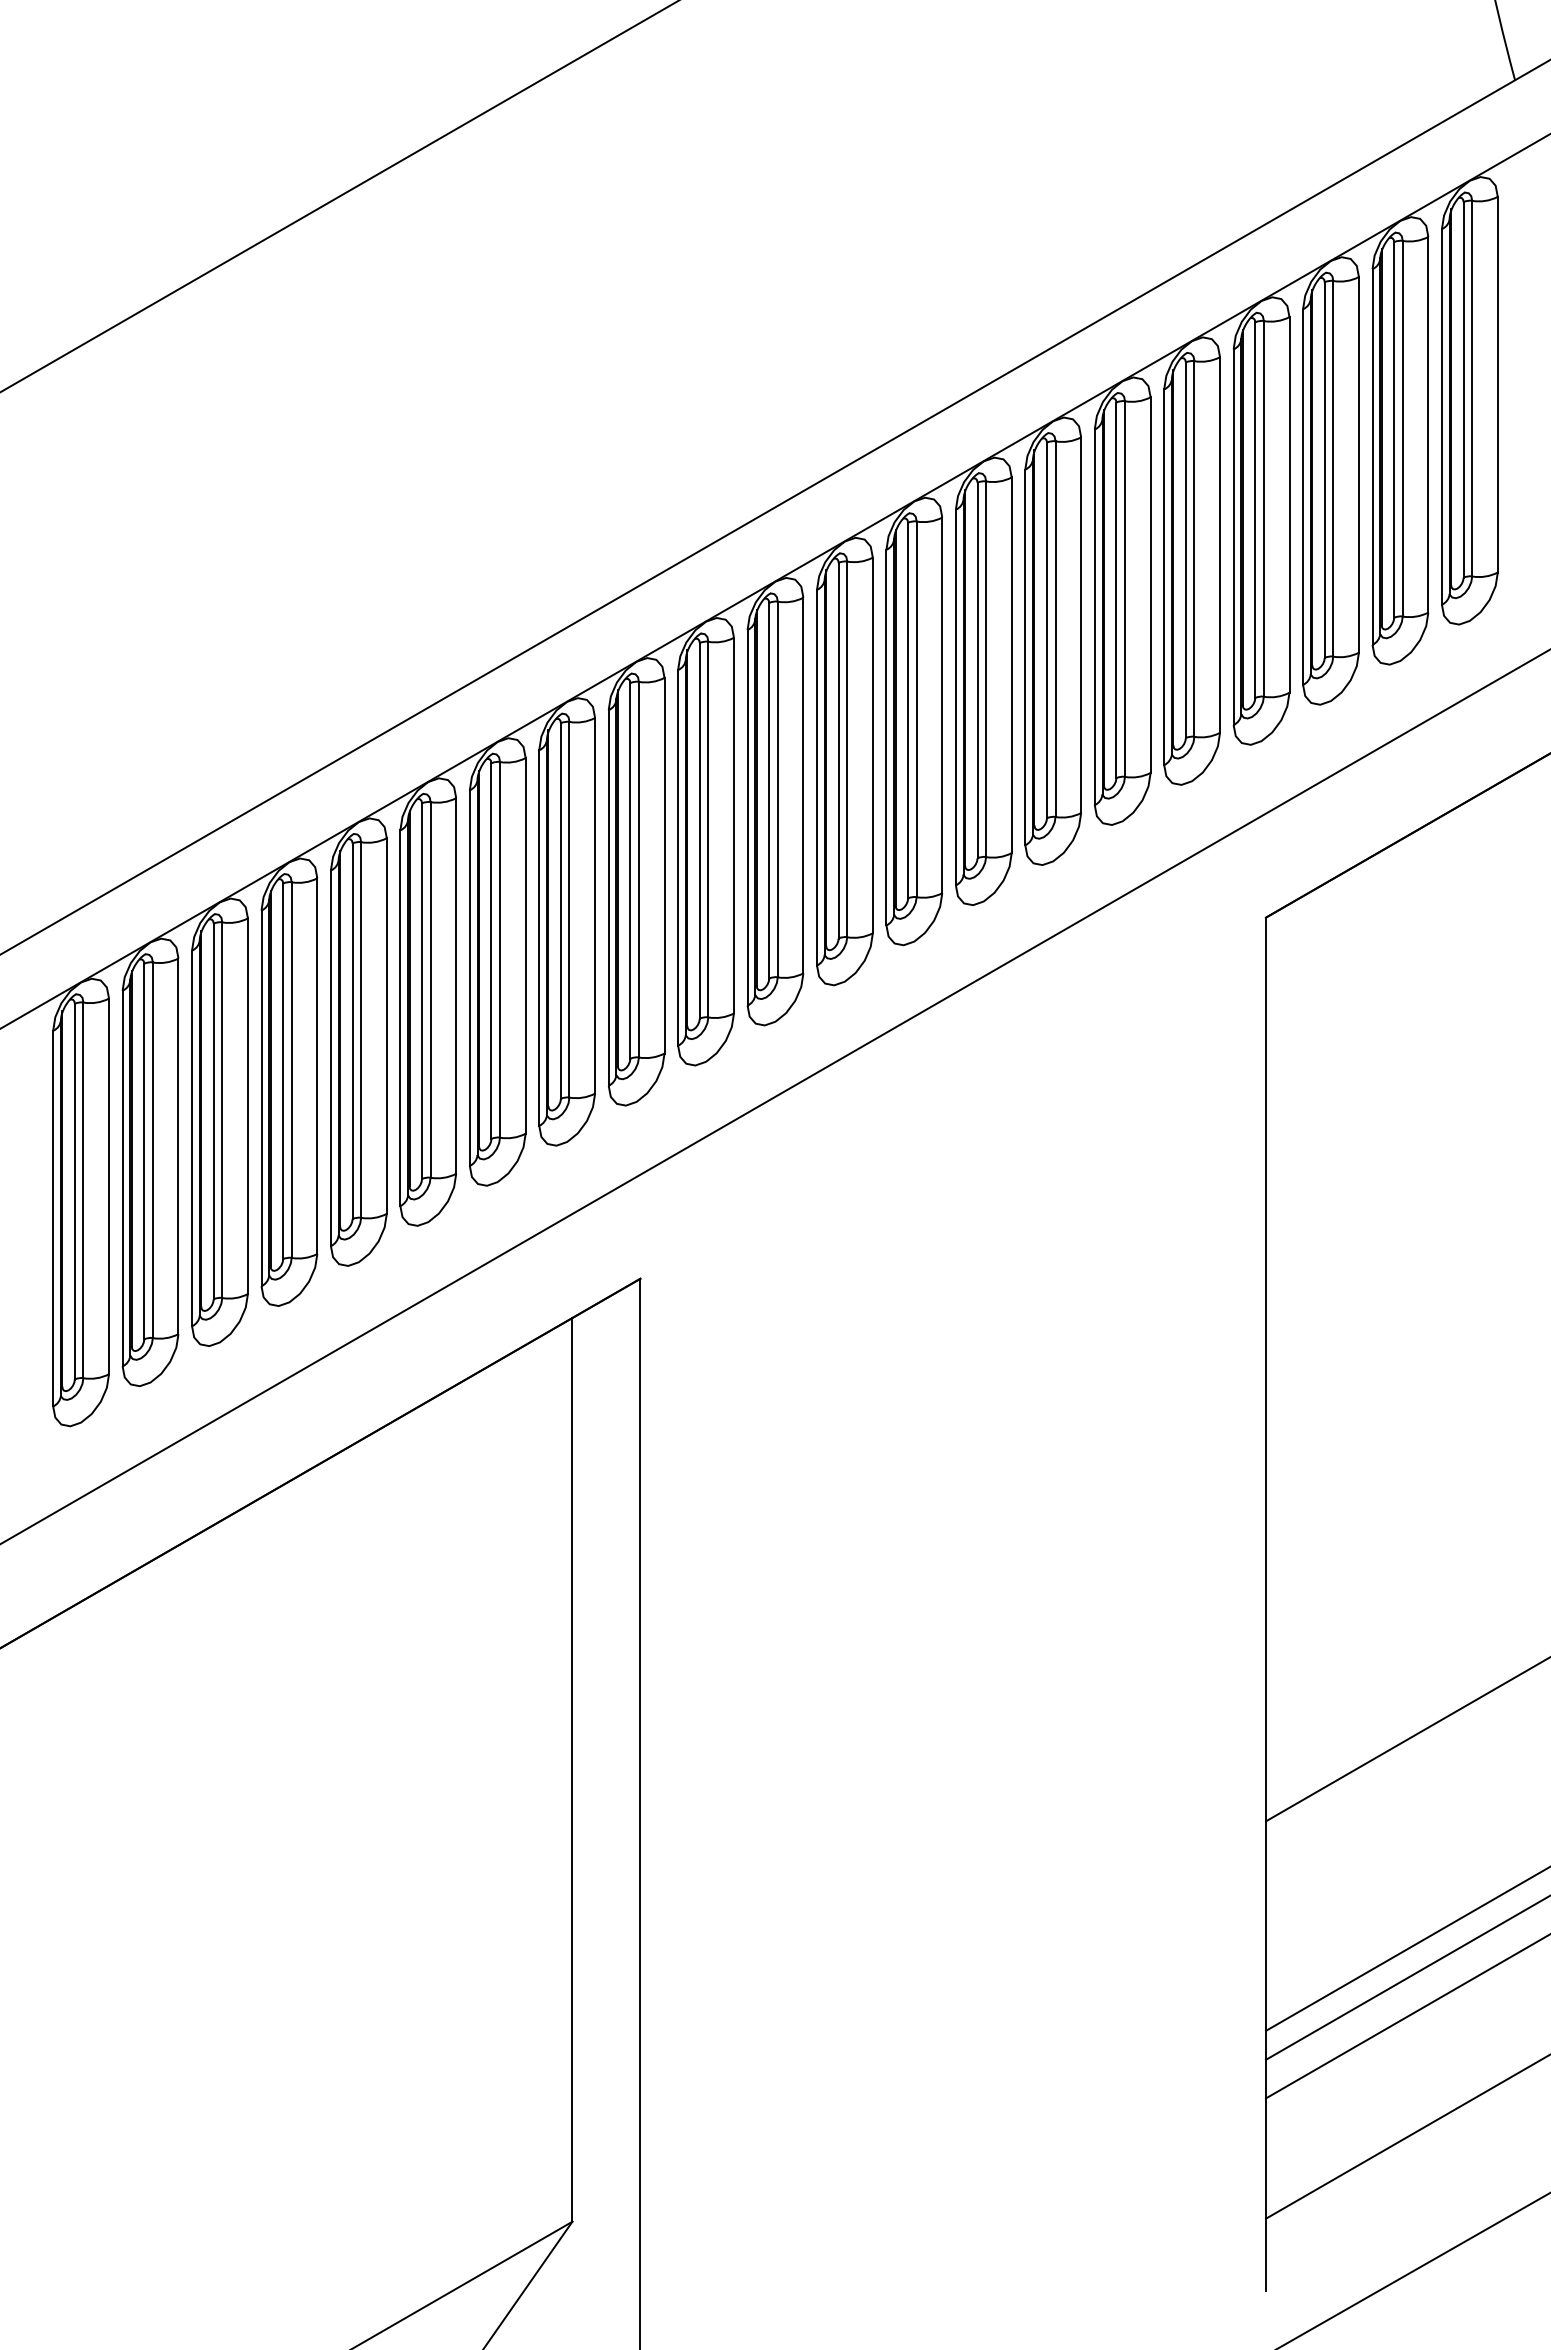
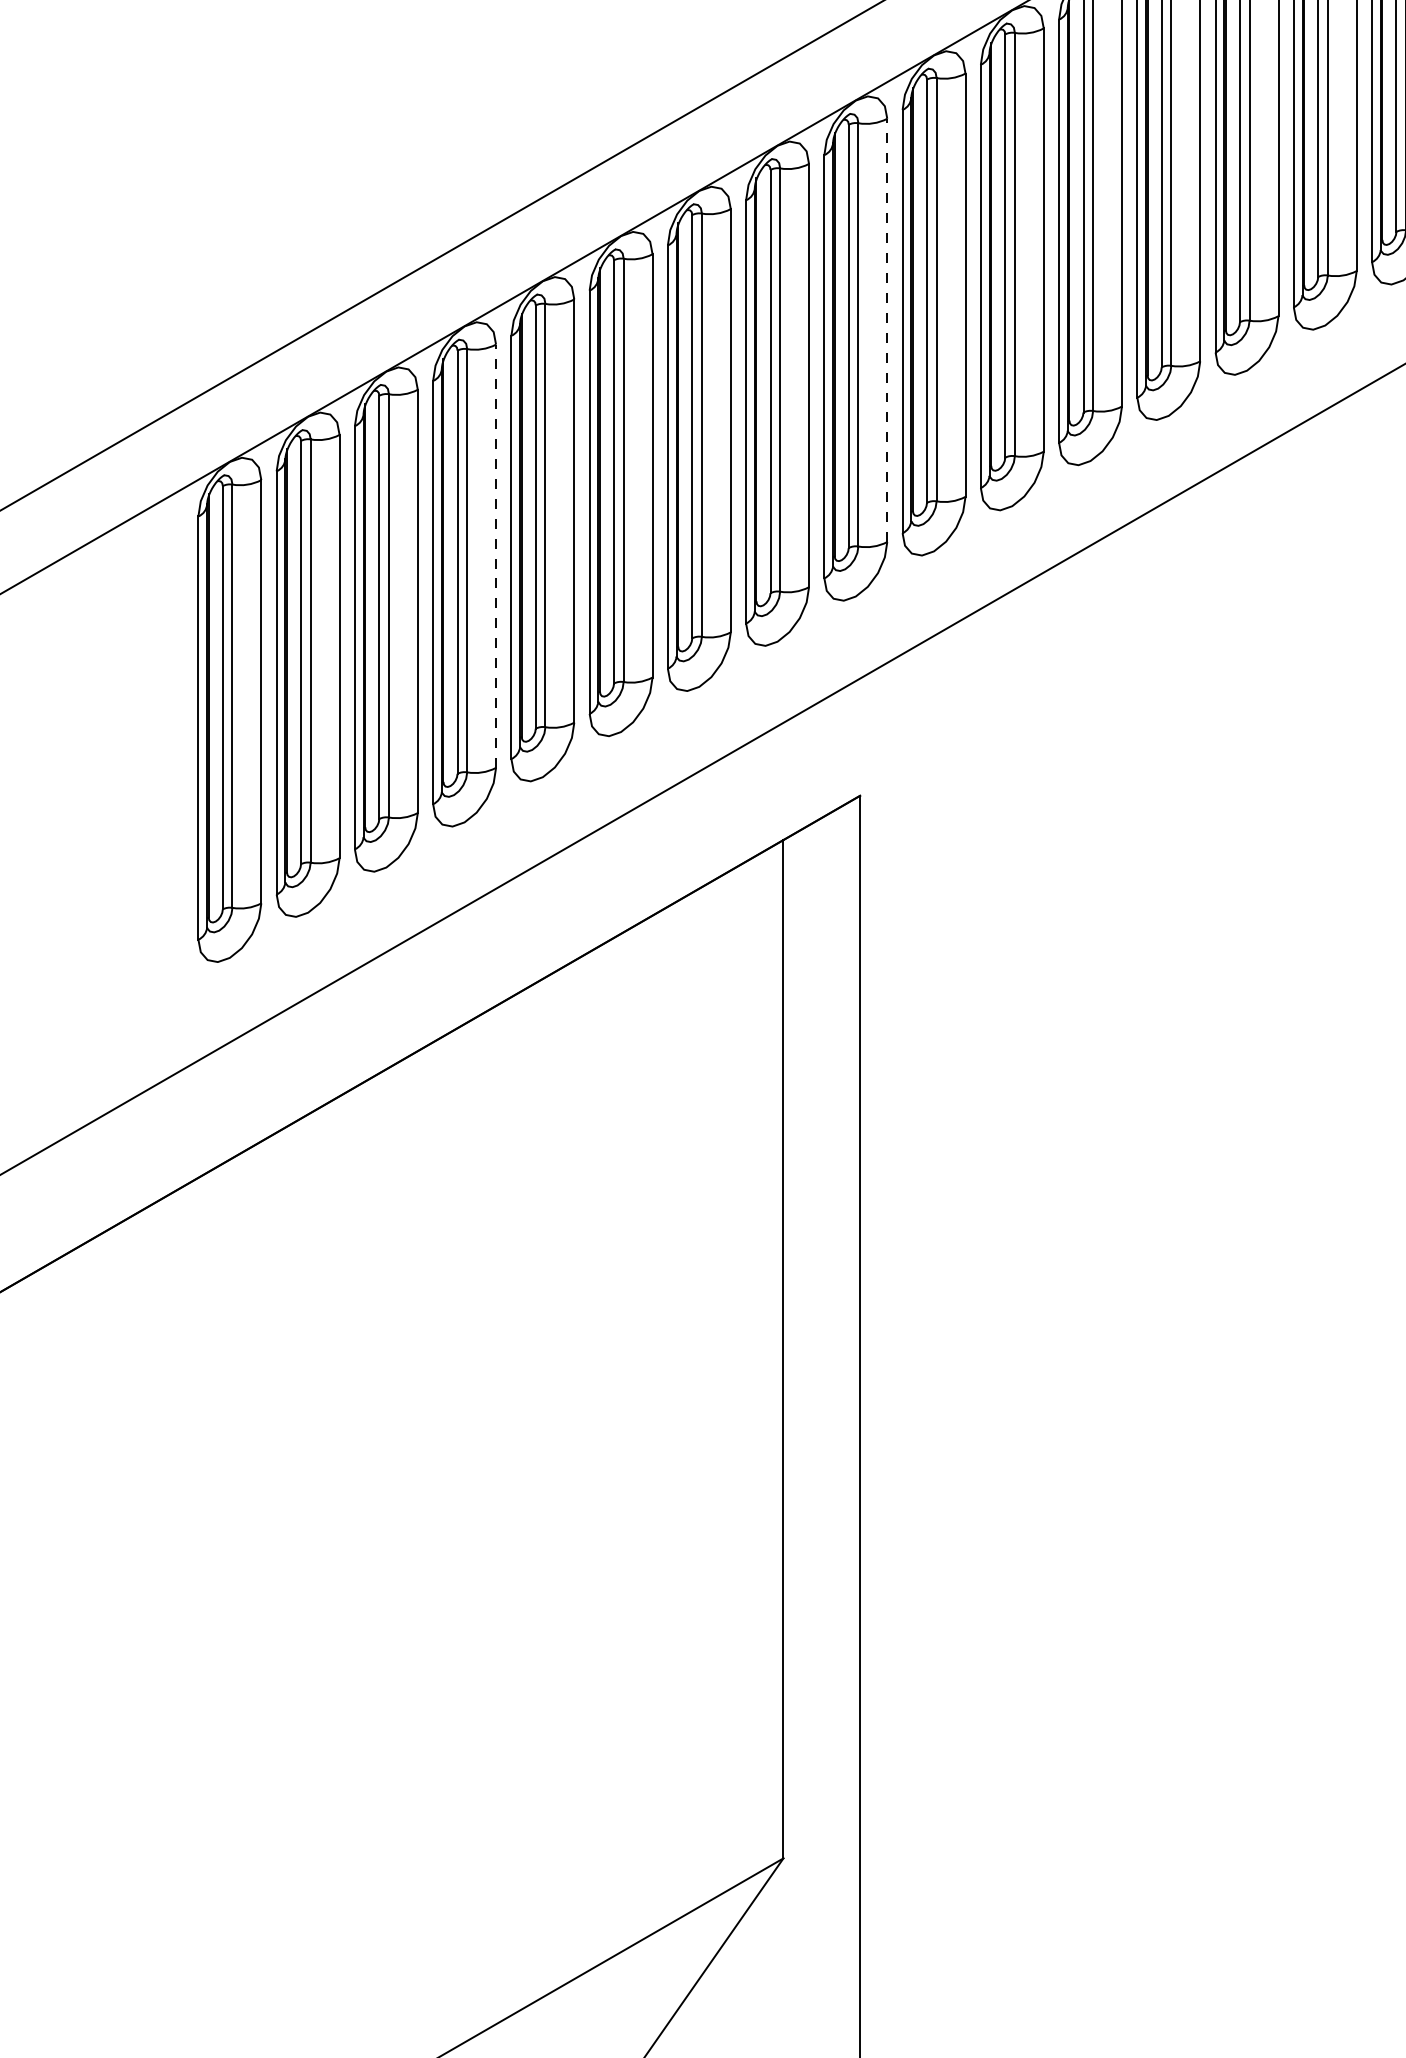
line: (664, 865) -> (887, 330), solid -> dashed
line: (317, 1066) -> (496, 556), solid -> dashed

